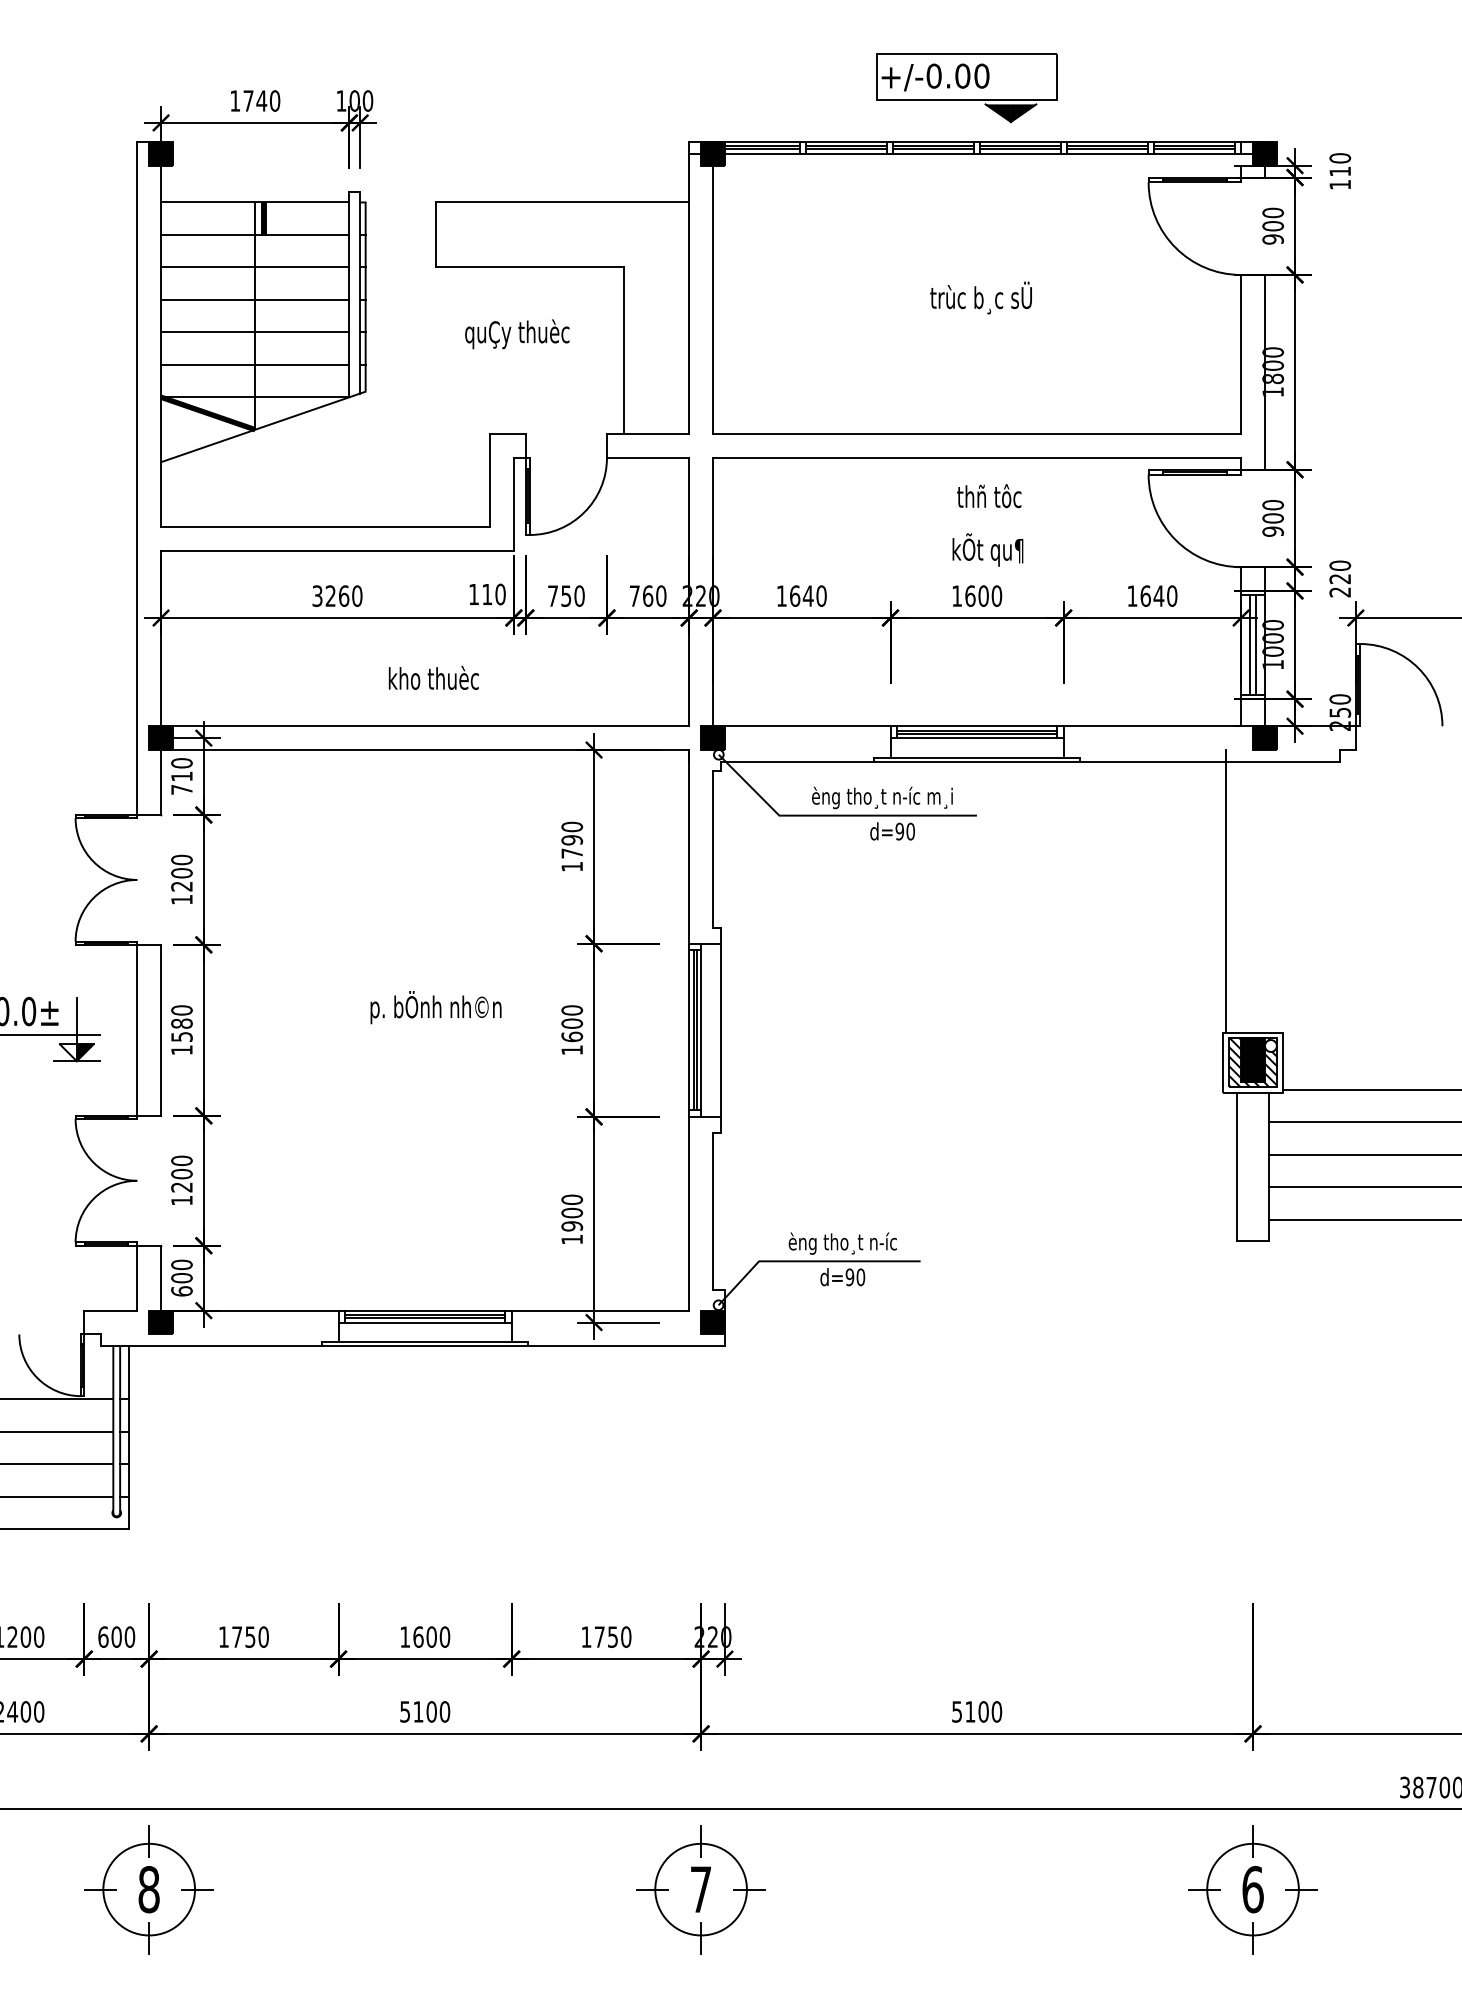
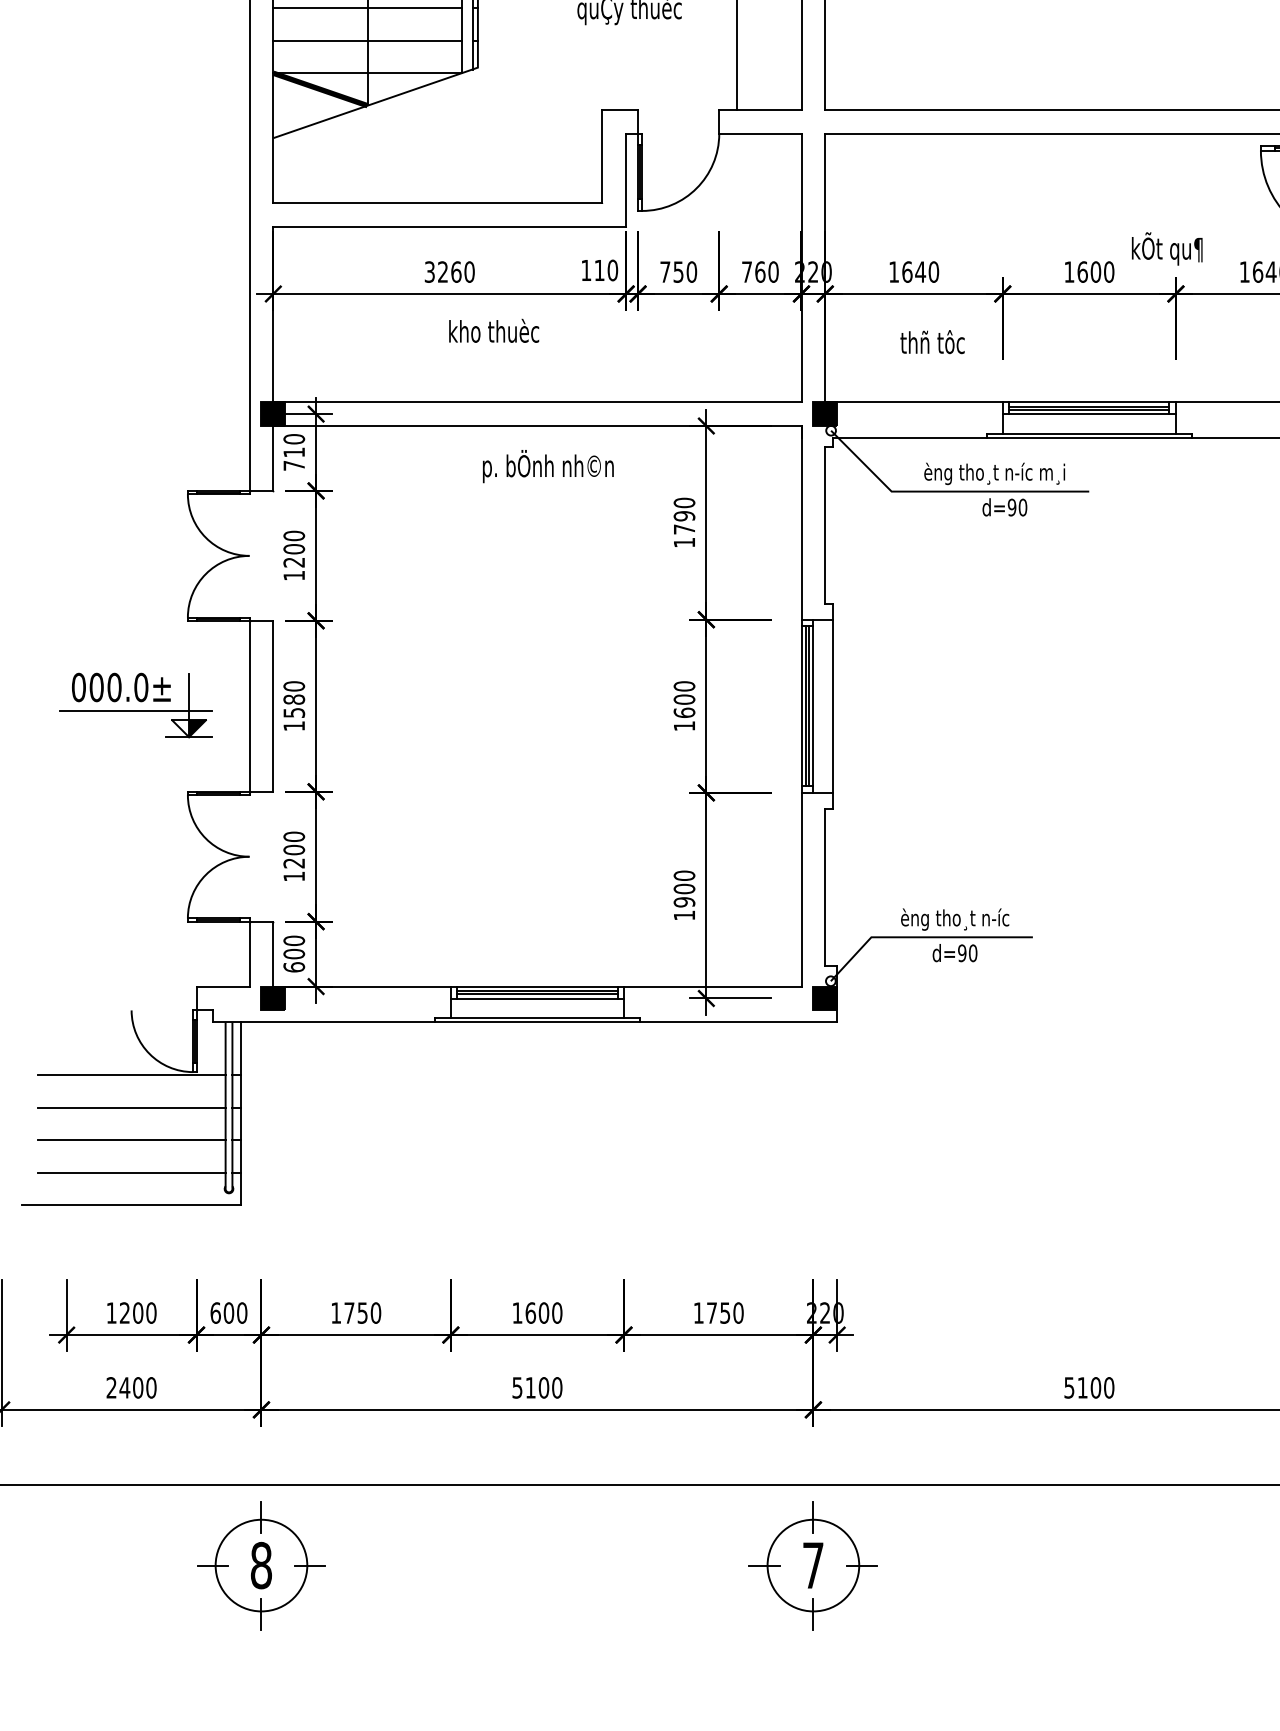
text: (989, 496) -> (932, 342), moved
text: (987, 549) -> (1166, 248), moved
text: (433, 677) -> (493, 330), moved
text: (435, 1007) -> (547, 466), moved

